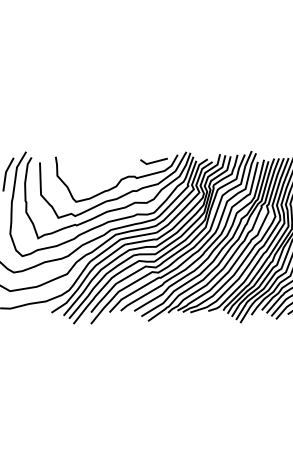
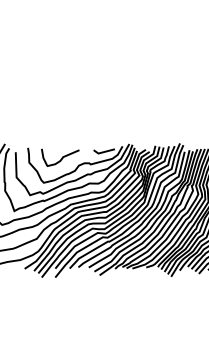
curve: (98, 170) -> (61, 158), added

